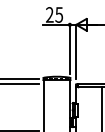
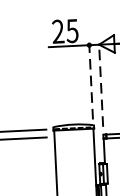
line: (69, 49) -> (90, 82), solid -> dashed
line: (76, 51) -> (101, 85), solid -> dashed

